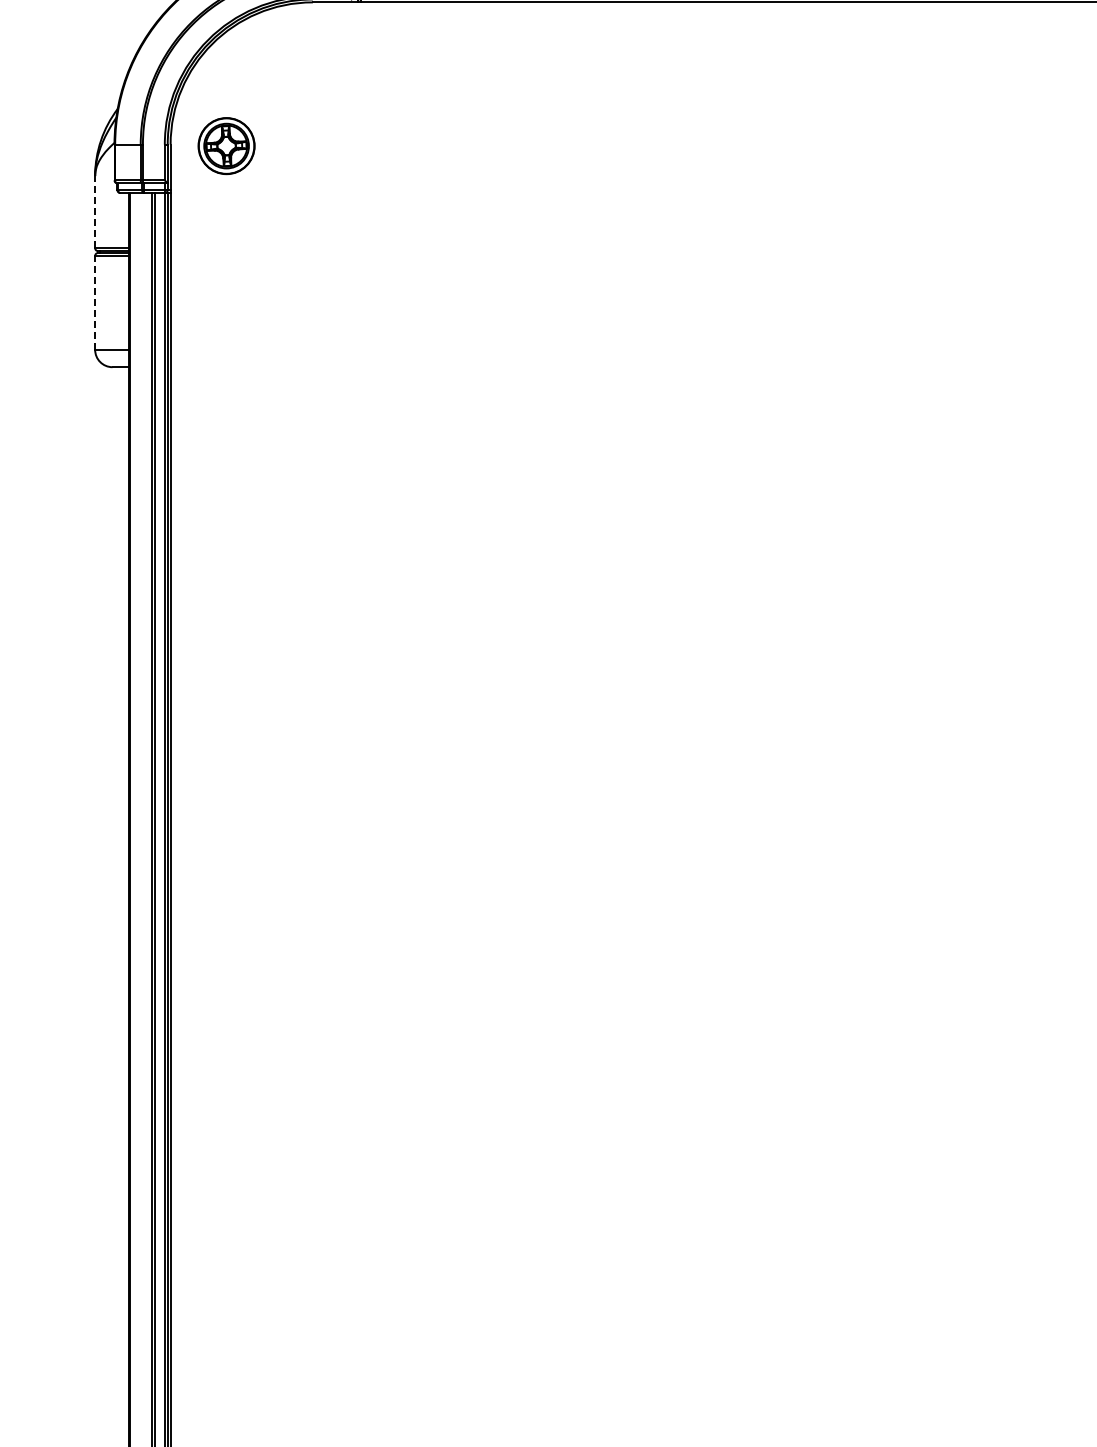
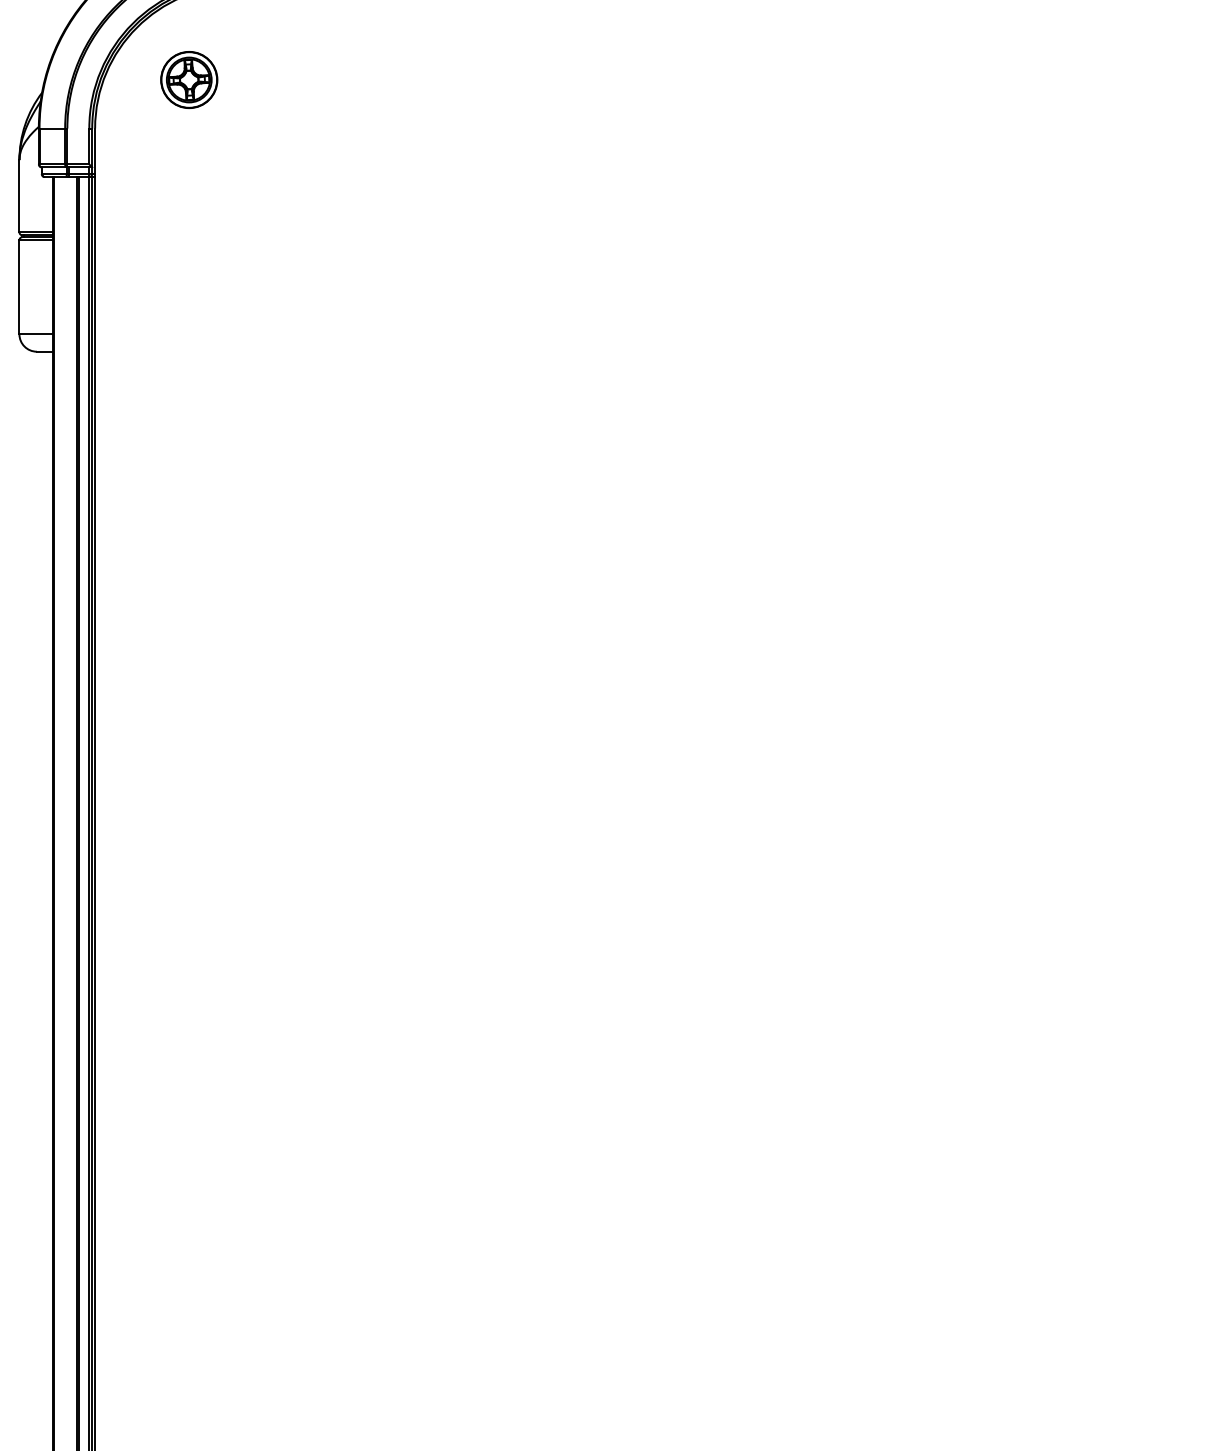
part: (226, 145) -> (189, 79), moved
line: (95, 211) -> (19, 195), dashed -> solid
line: (95, 302) -> (19, 286), dashed -> solid

